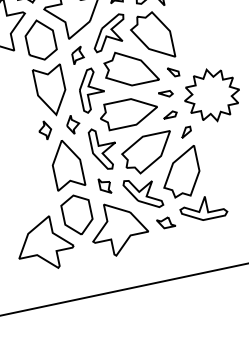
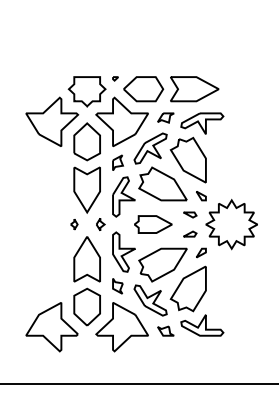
part: (129, 112) -> (153, 224), size x0.7
part: (73, 124) -> (100, 224), size x0.7
part: (45, 130) -> (74, 224), size x0.6

